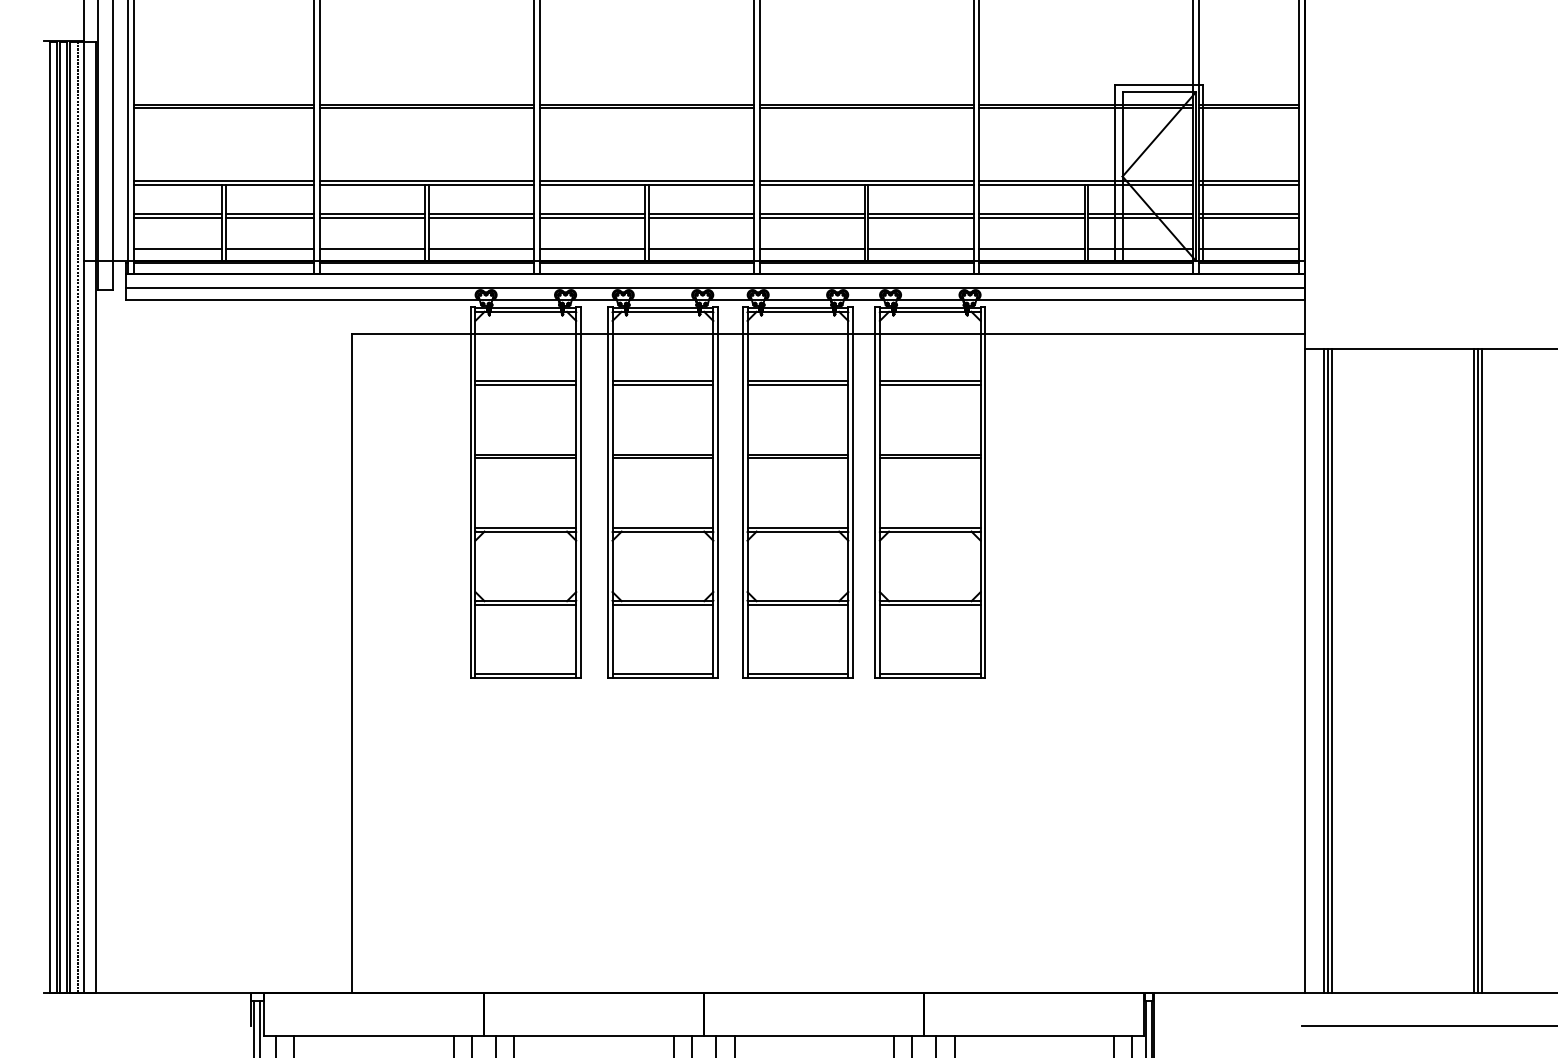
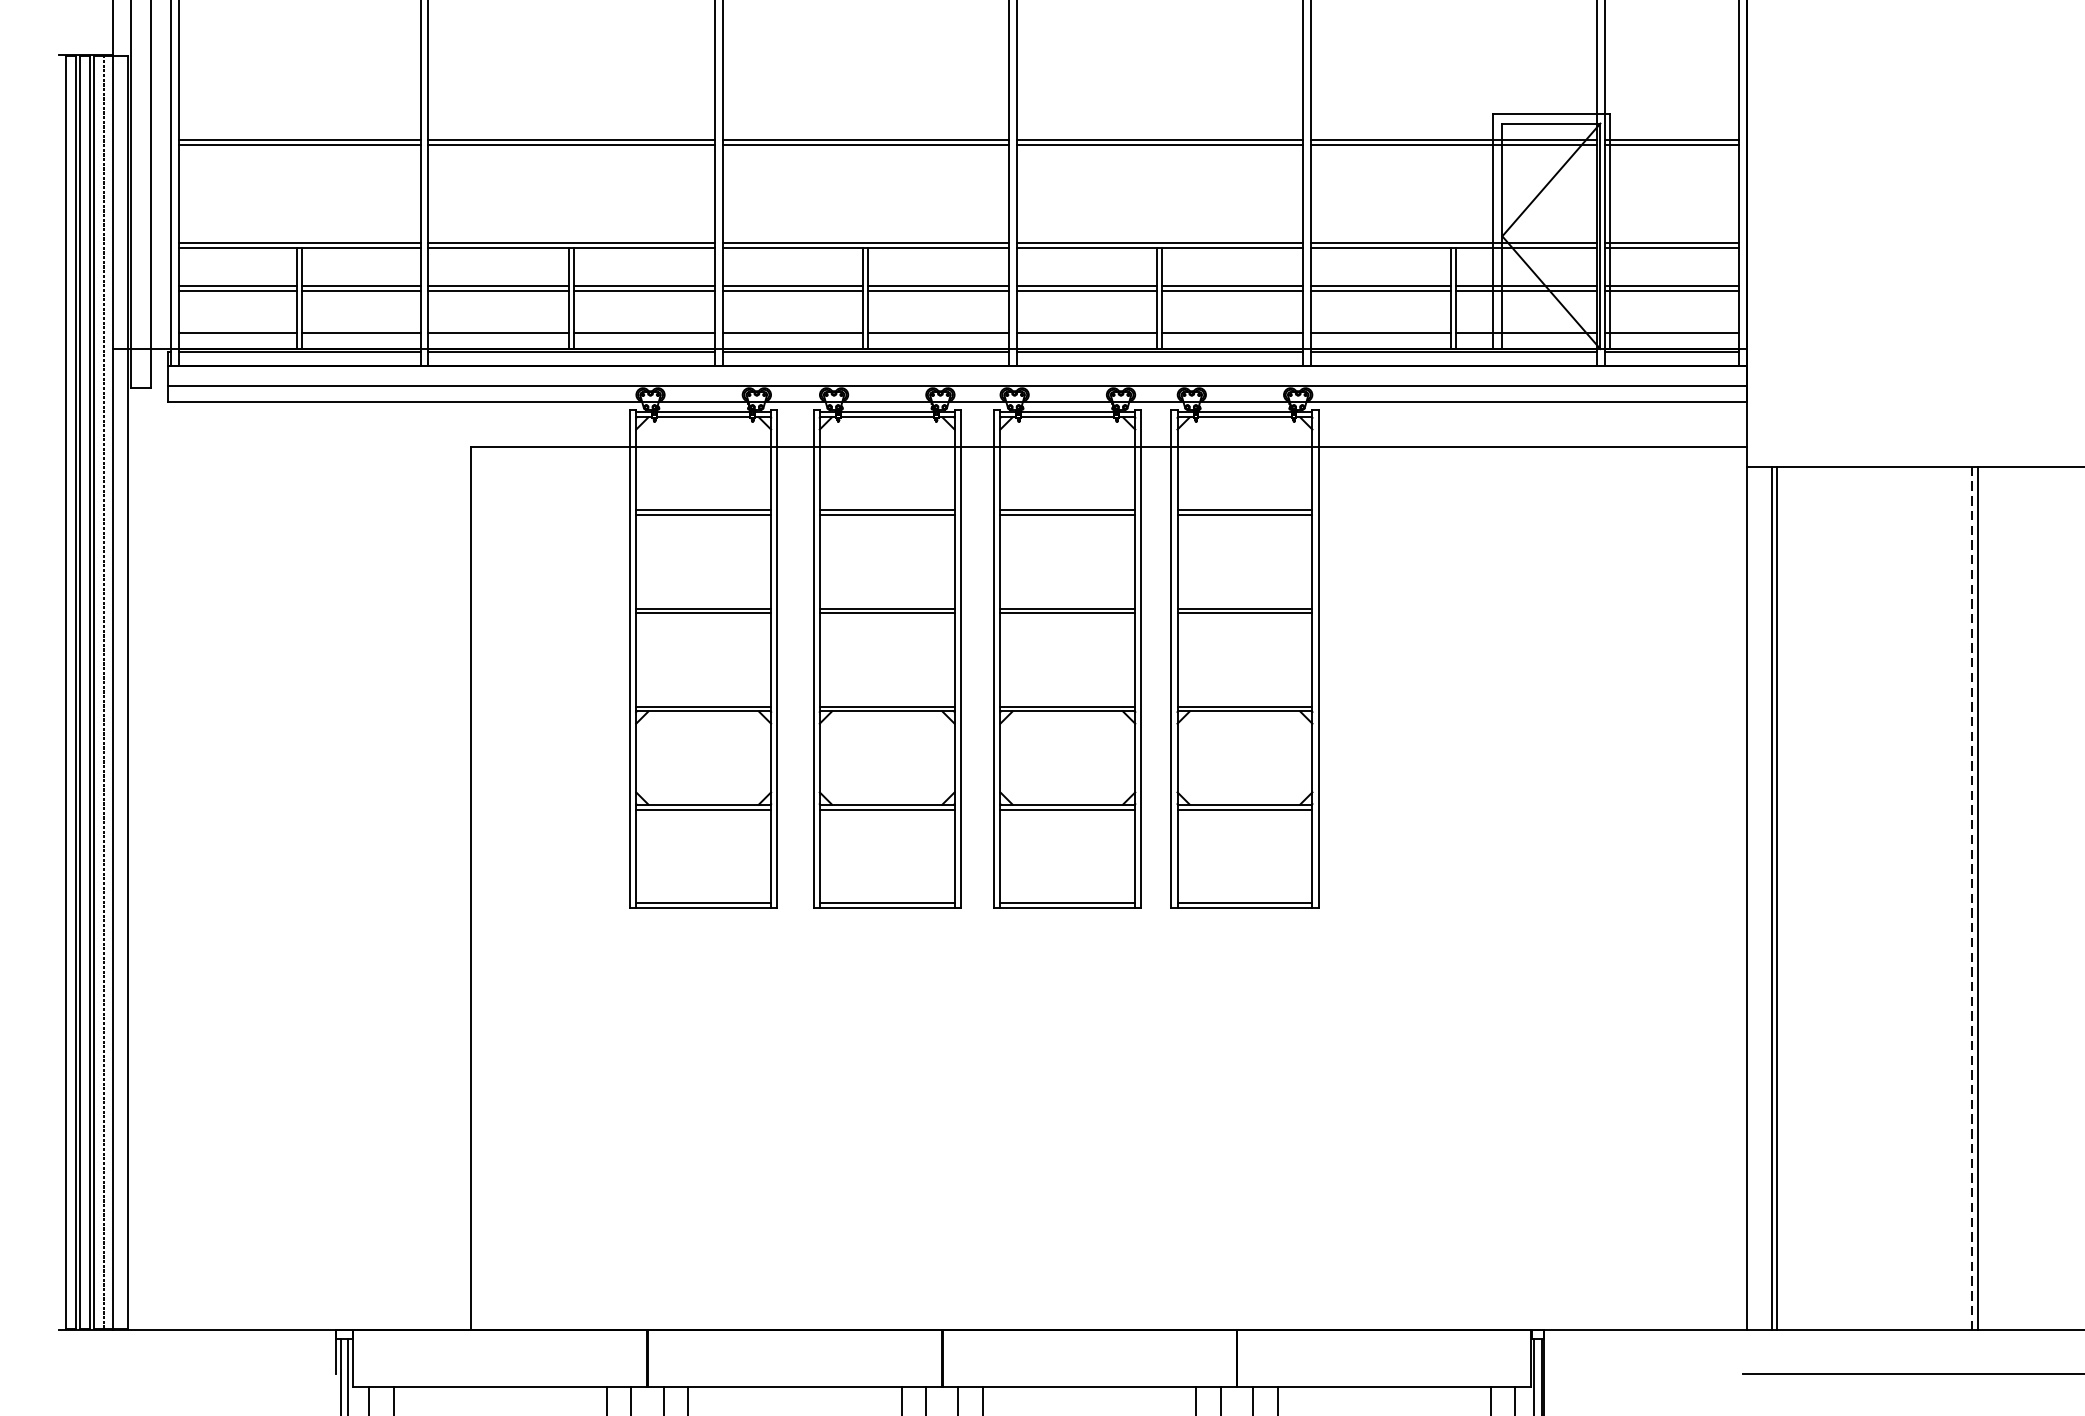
line: (1332, 670) -> (1783, 897), removed
line: (1482, 670) -> (1983, 897), removed
line: (1473, 671) -> (1971, 898), solid -> dashed

